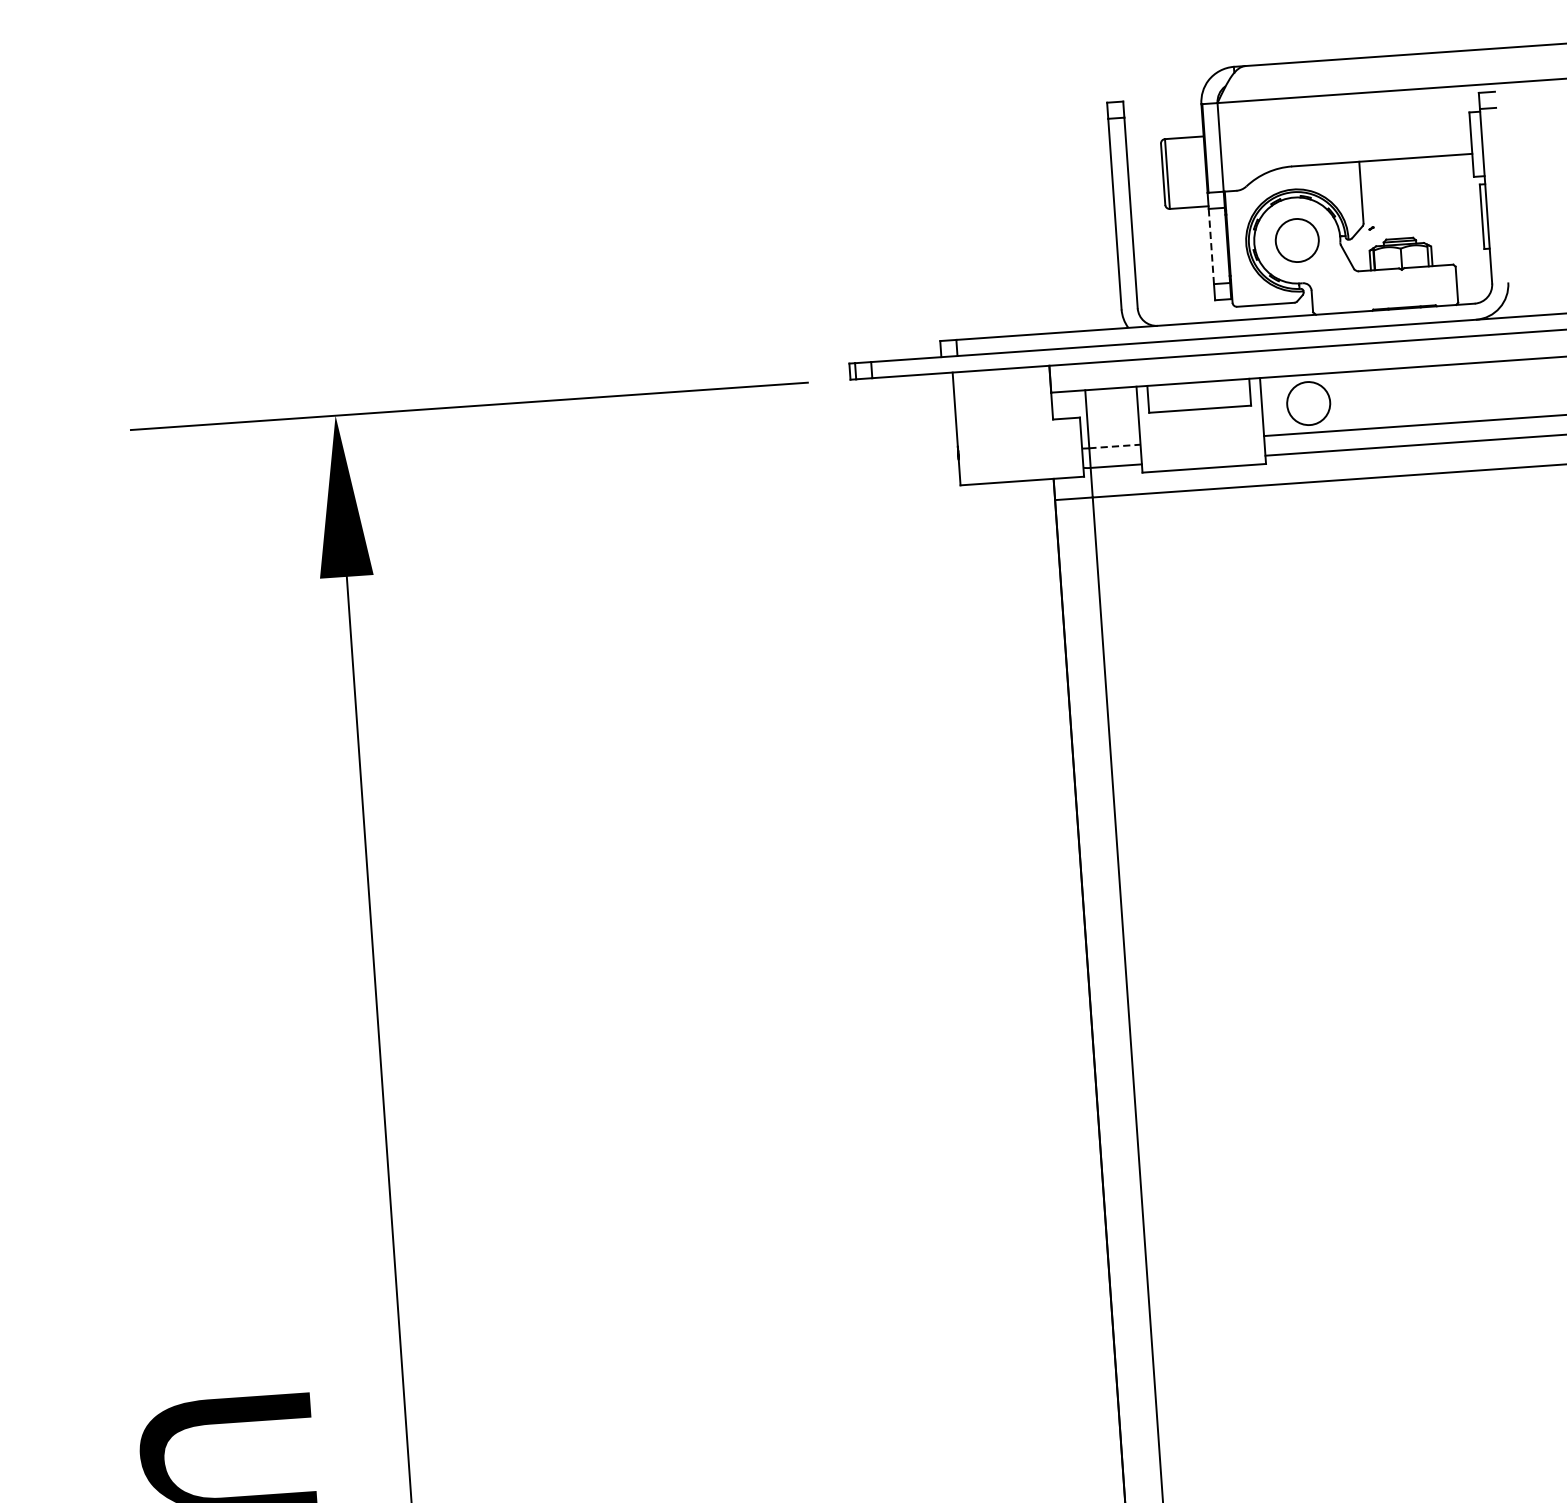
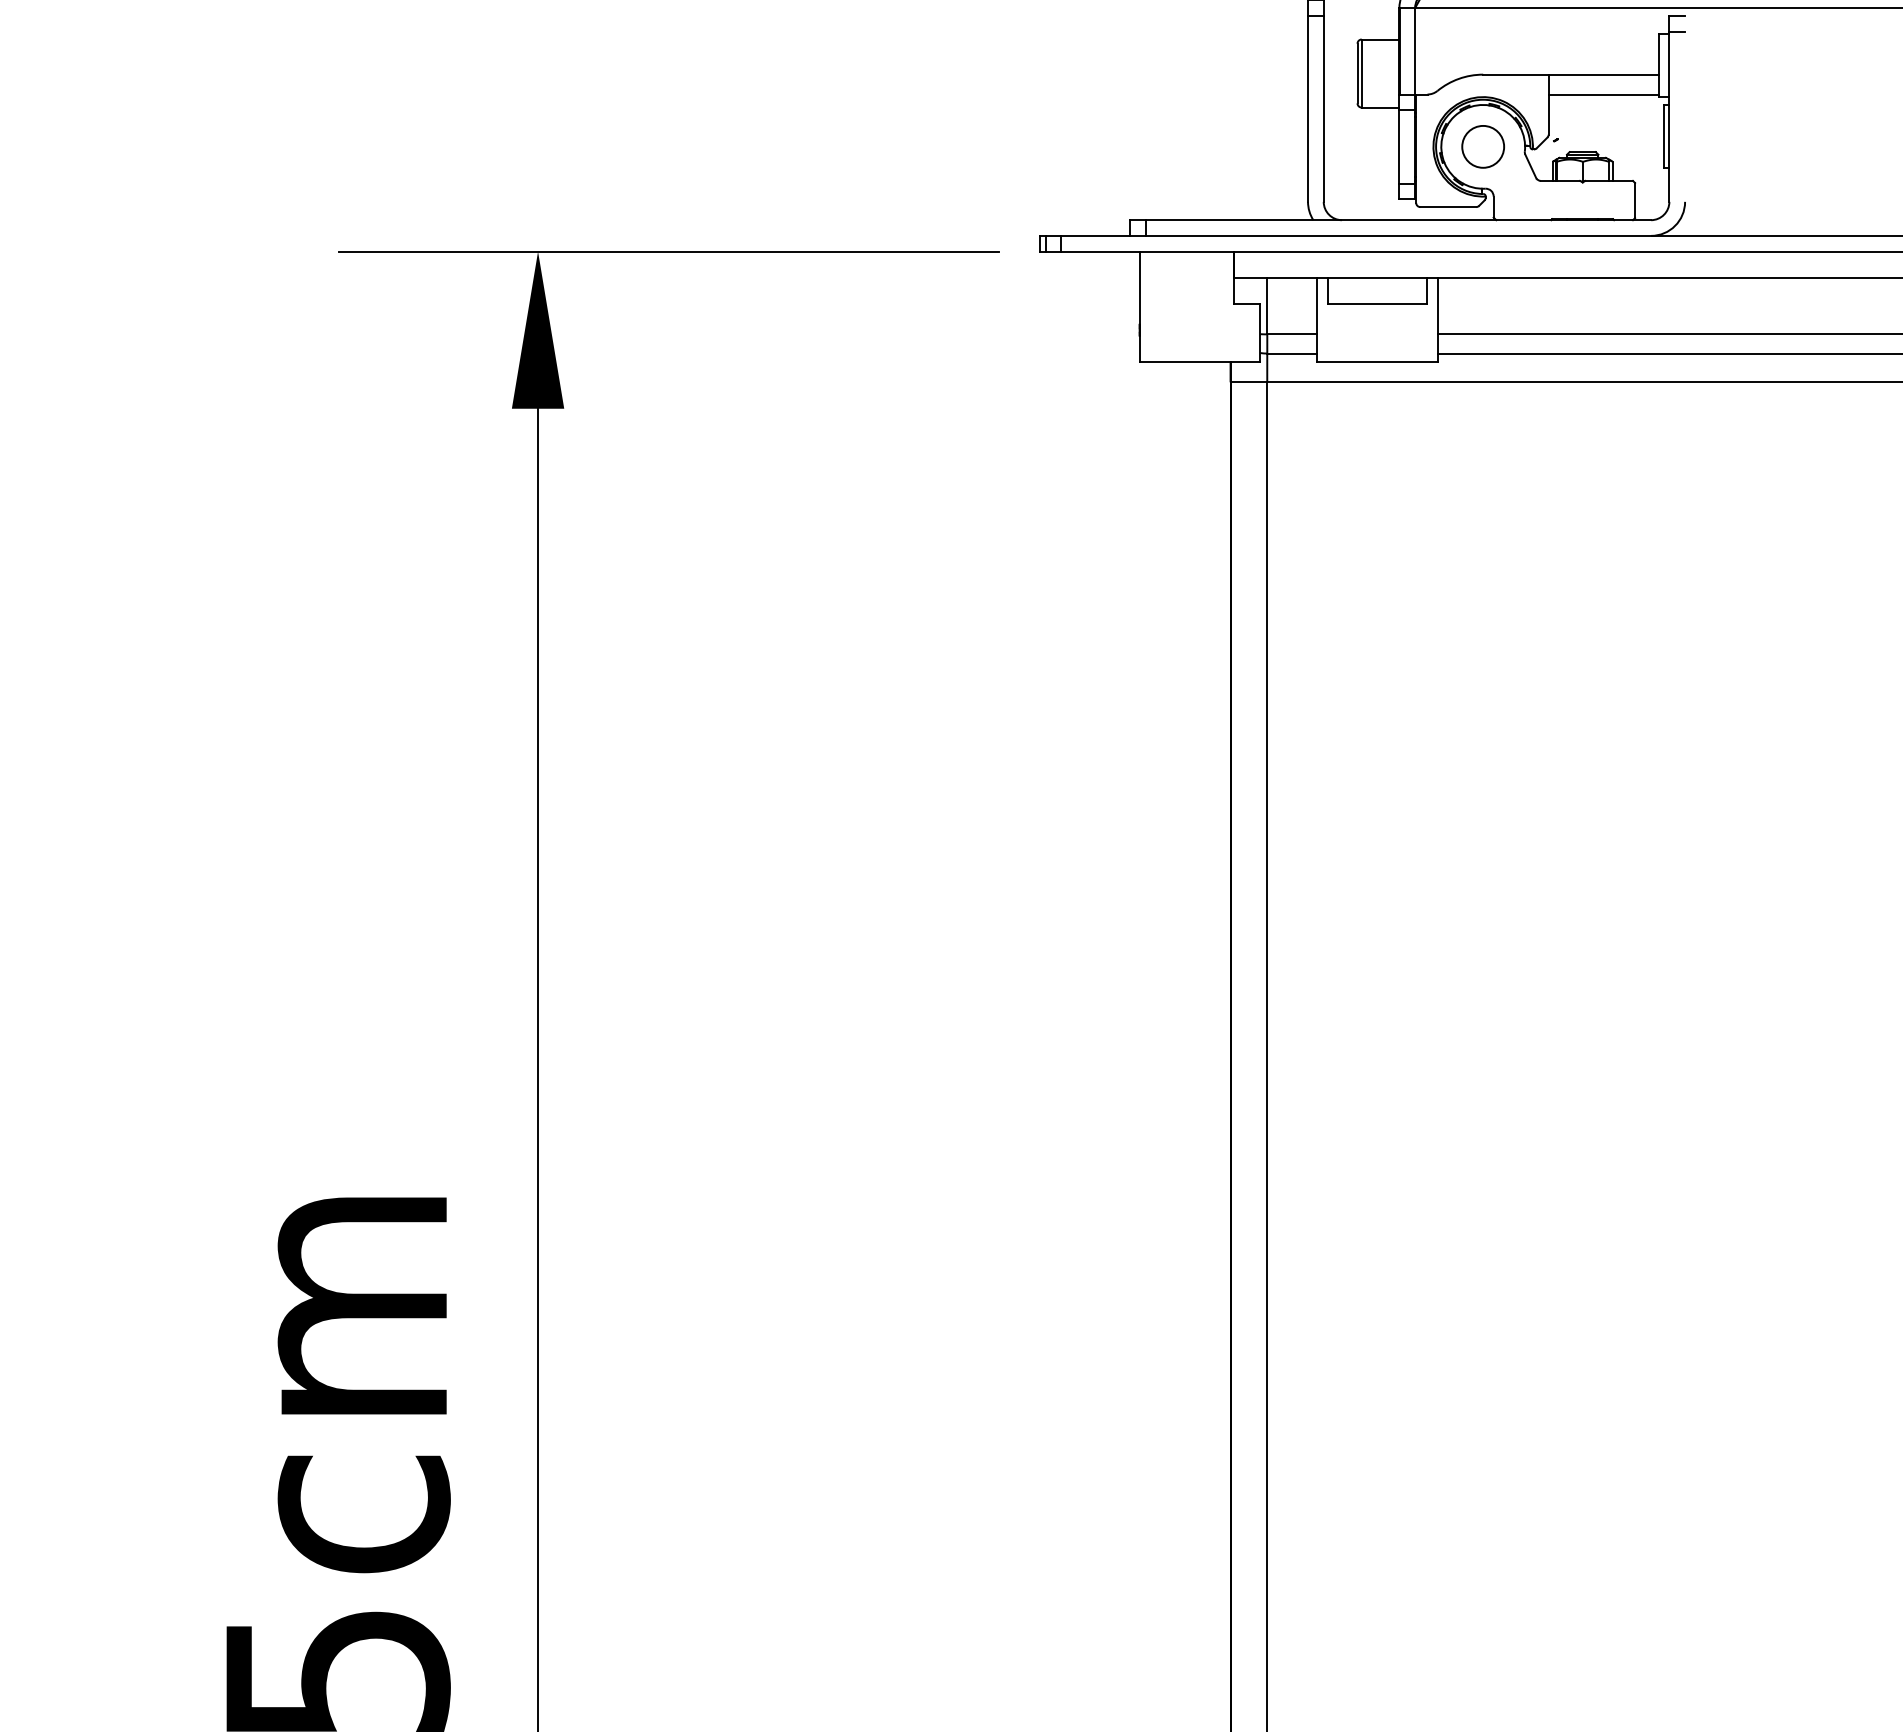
line: (1416, 178) -> (1603, 94), added
line: (1211, 246) -> (1399, 146), dashed -> solid
circle: (1307, 403) -> (1482, 305), removed
line: (1115, 446) -> (1292, 334), dashed -> solid

